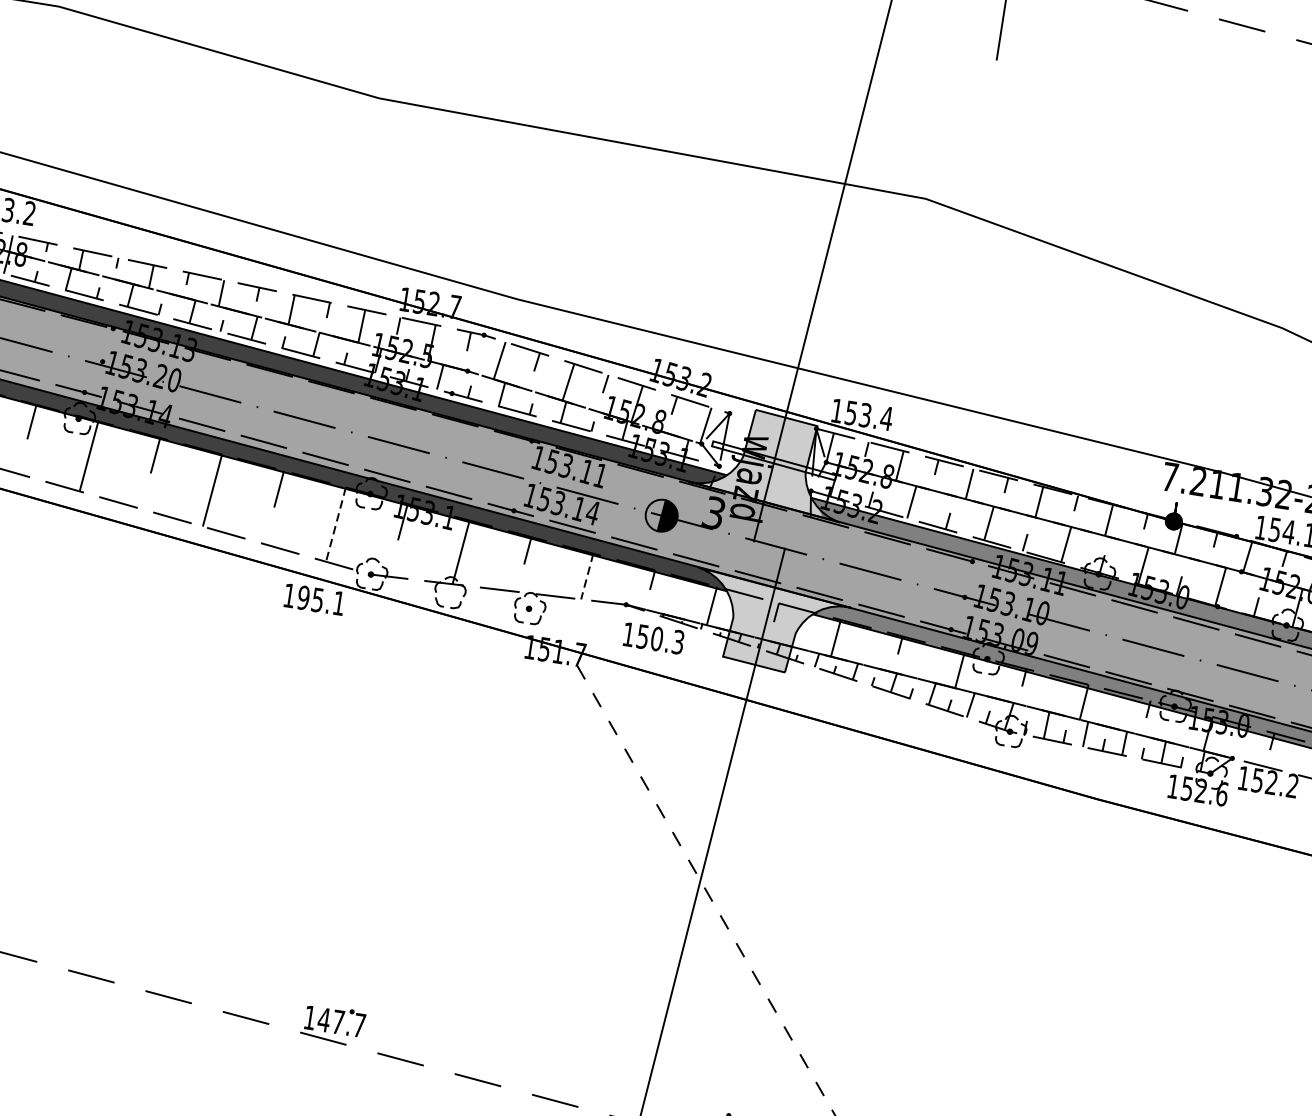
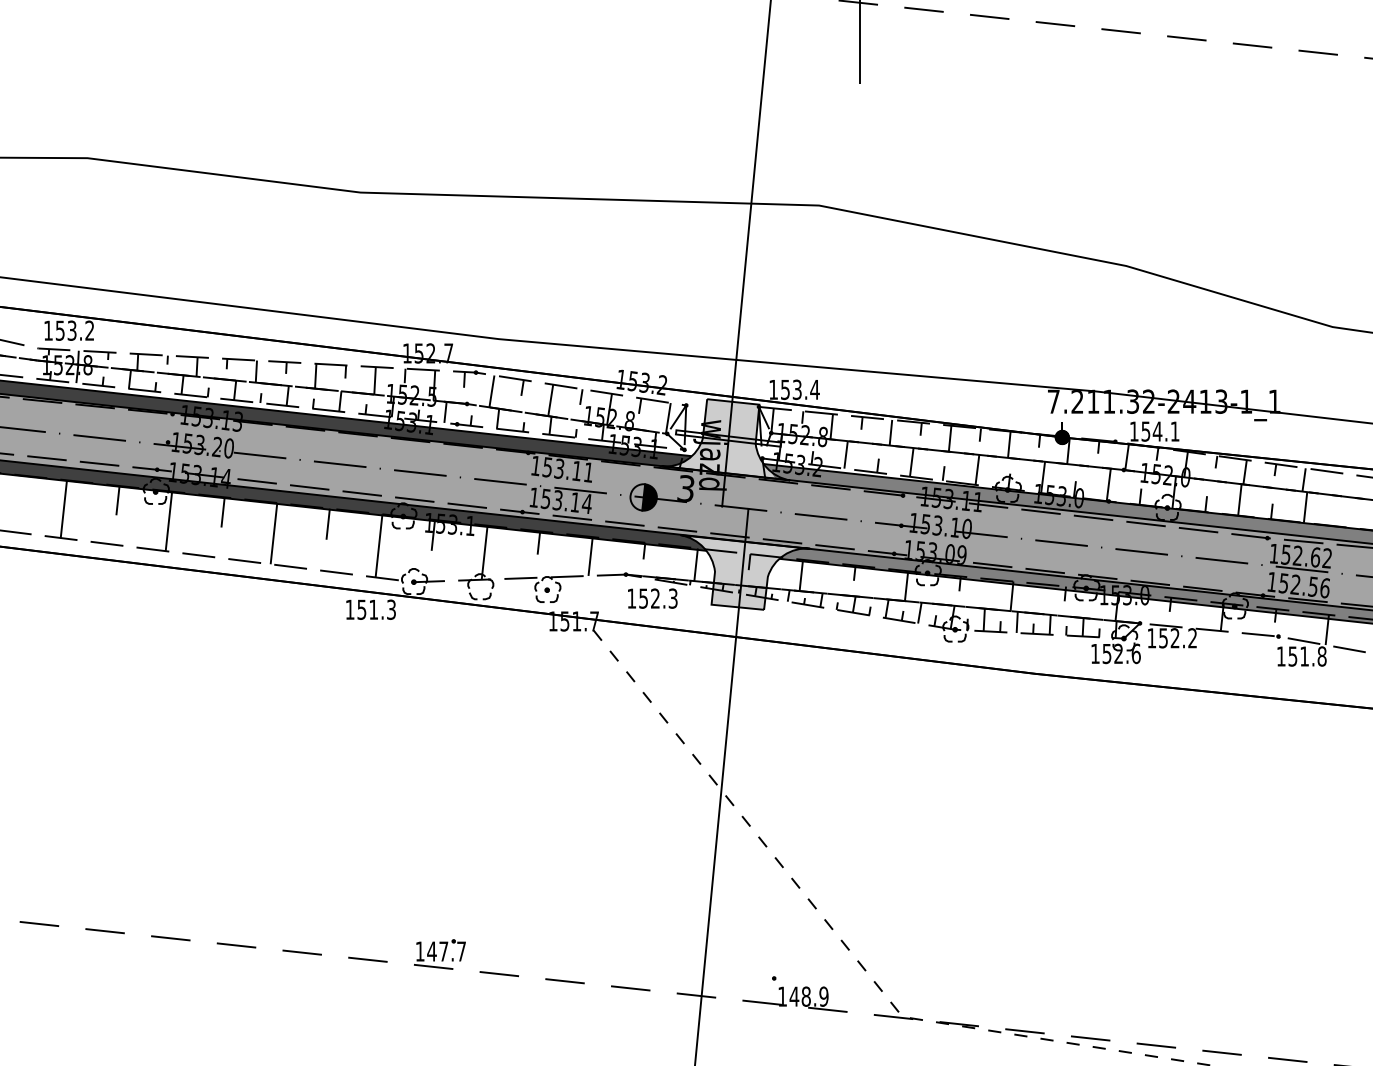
line: (336, 524) -> (379, 545), dashed -> solid
line: (587, 576) -> (590, 556), dashed -> solid
text: (321, 600) -> (376, 609), 195.1 -> 151.3
text: (657, 638) -> (655, 598), 150.3 -> 152.3

